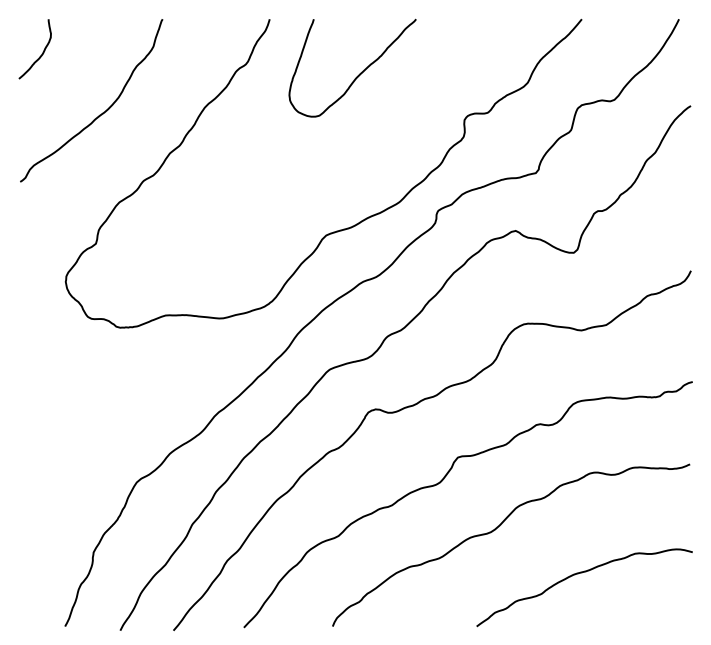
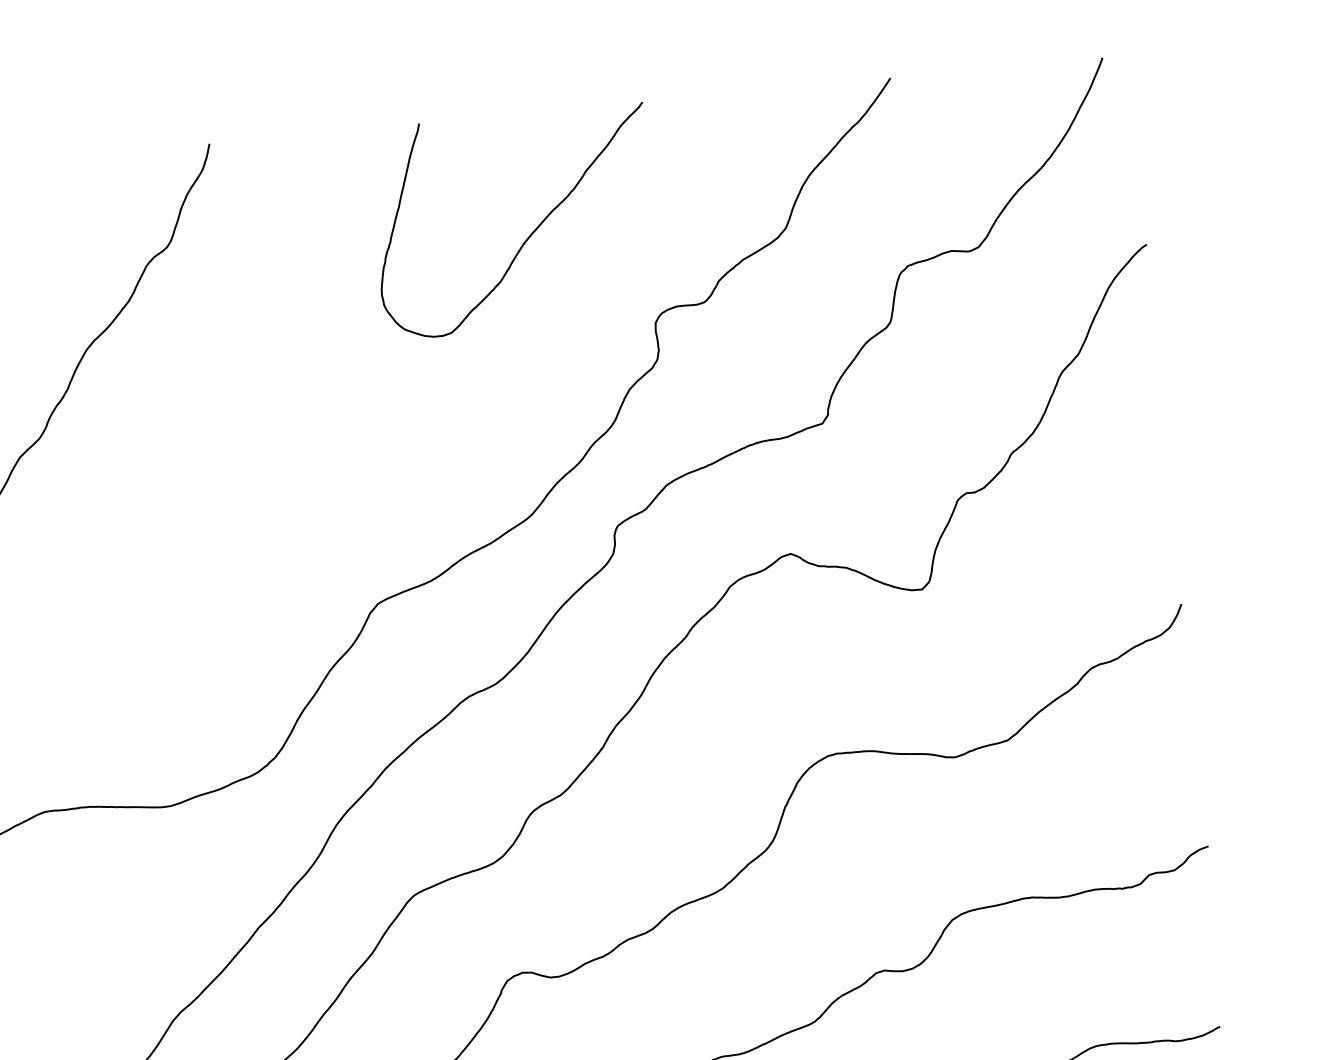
curve: (359, 73) -> (530, 232), moved

